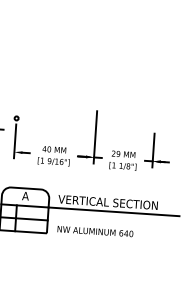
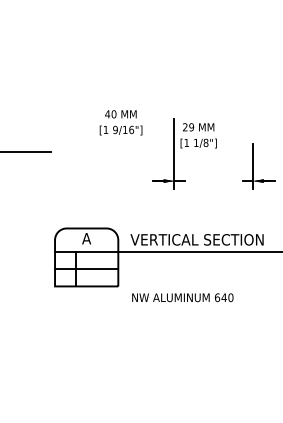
part: (15, 136) -> (68, 160), removed
text: (53, 155) -> (120, 122), moved
text: (123, 160) -> (198, 135), moved
text: (95, 231) -> (182, 297), moved

